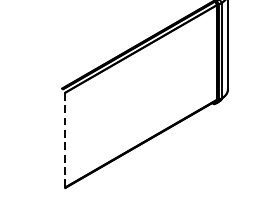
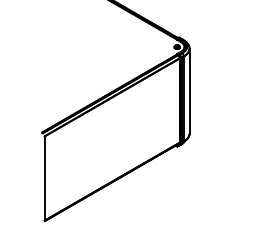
line: (64, 141) -> (44, 179), dashed -> solid

